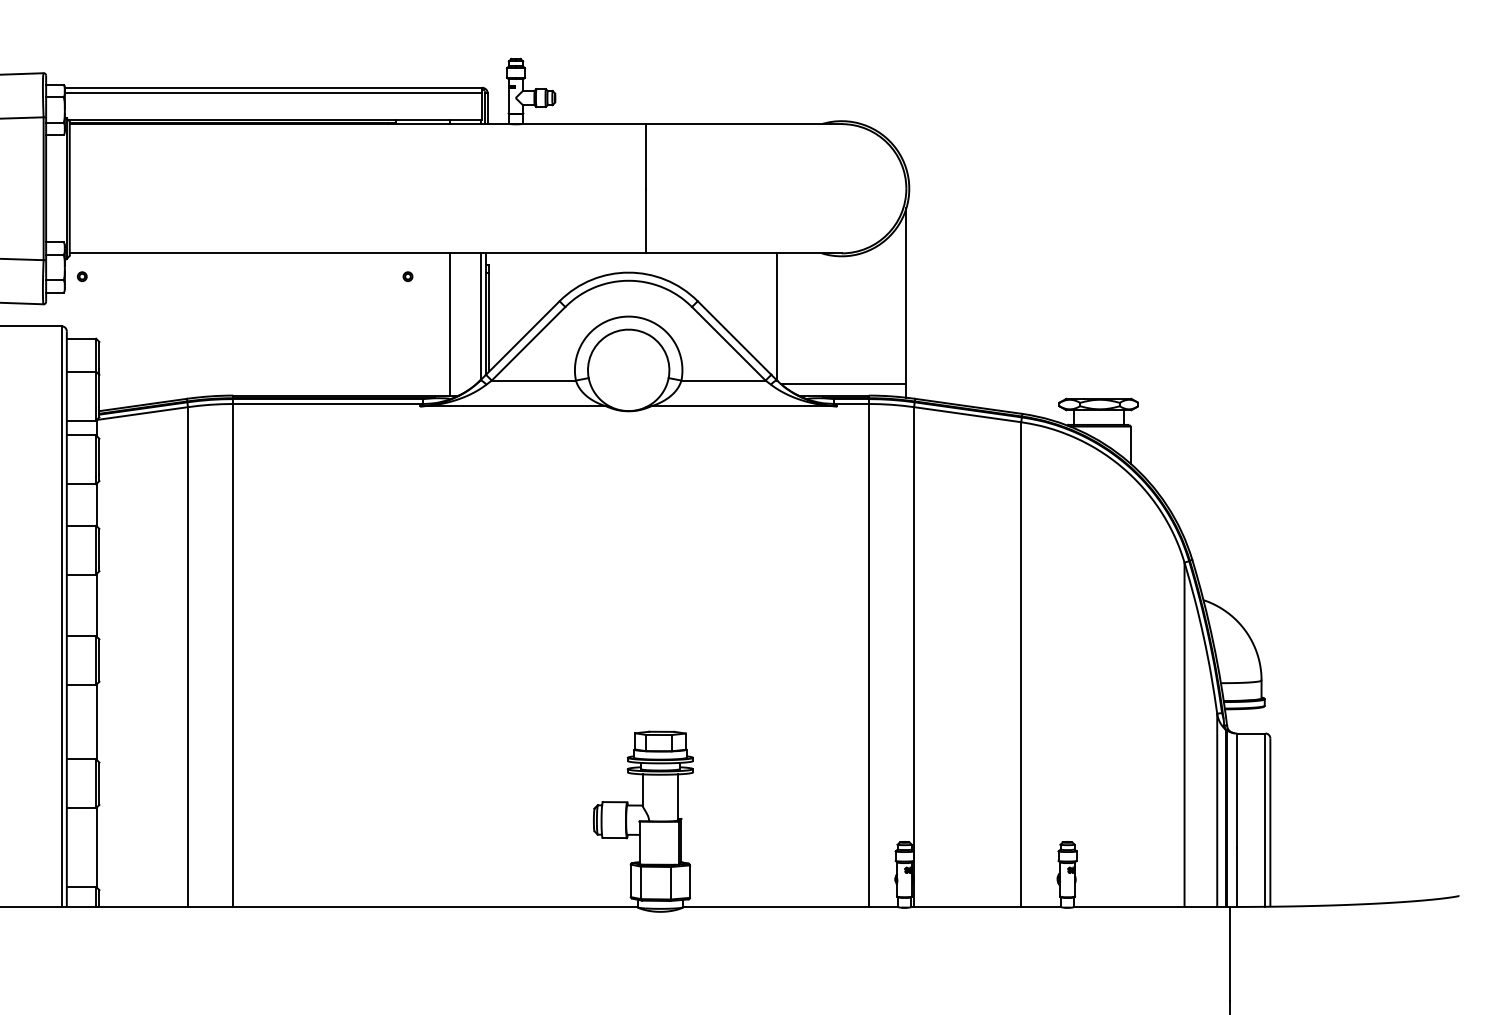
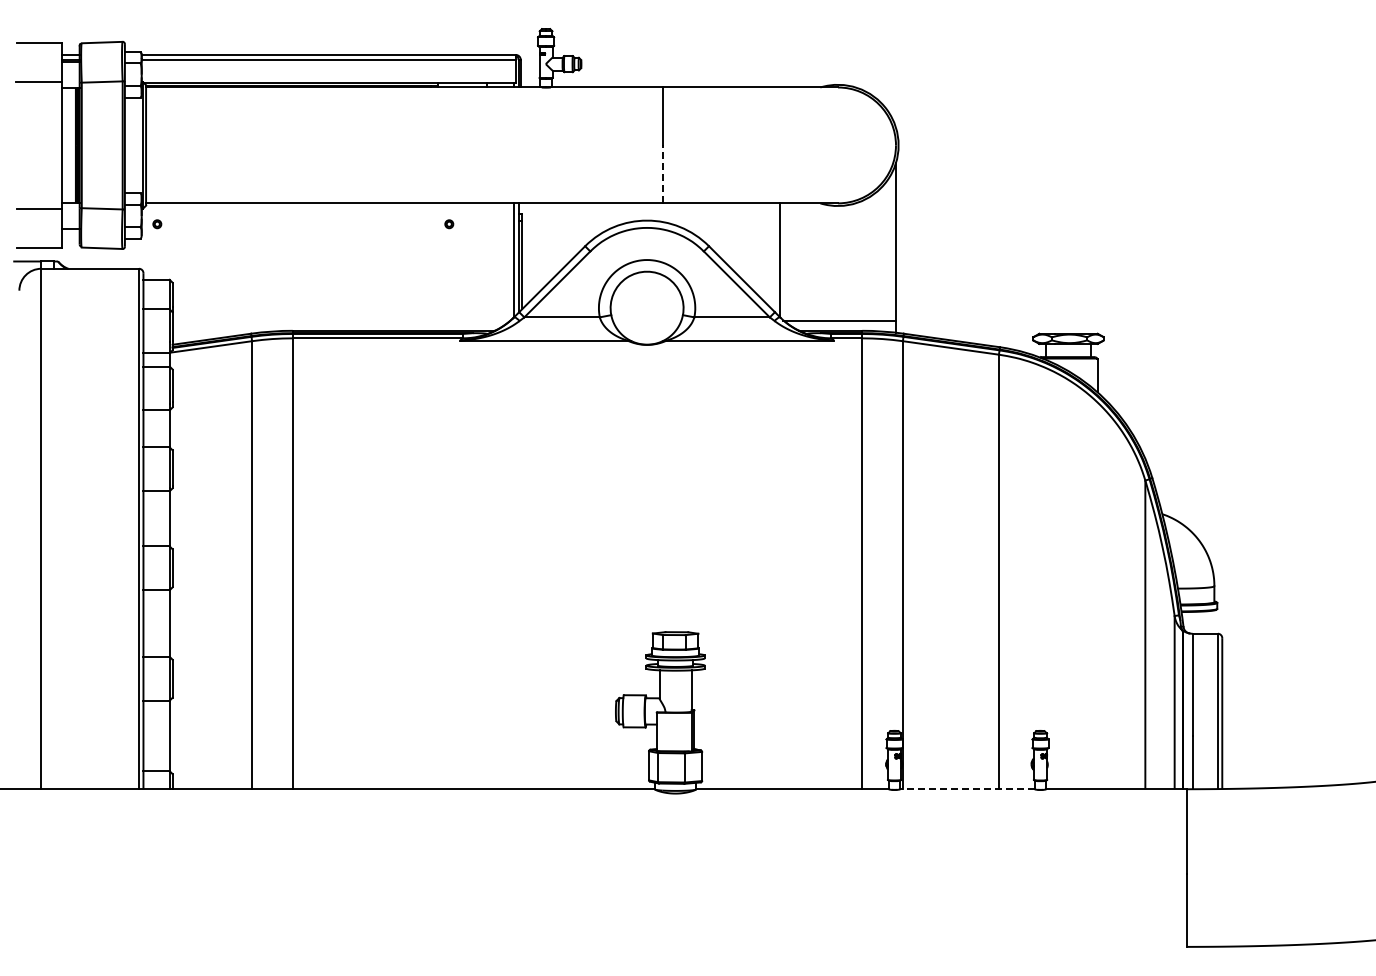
line: (645, 221) -> (662, 174), solid -> dashed
line: (450, 323) -> (487, 266), removed
line: (986, 907) -> (967, 789), solid -> dashed

